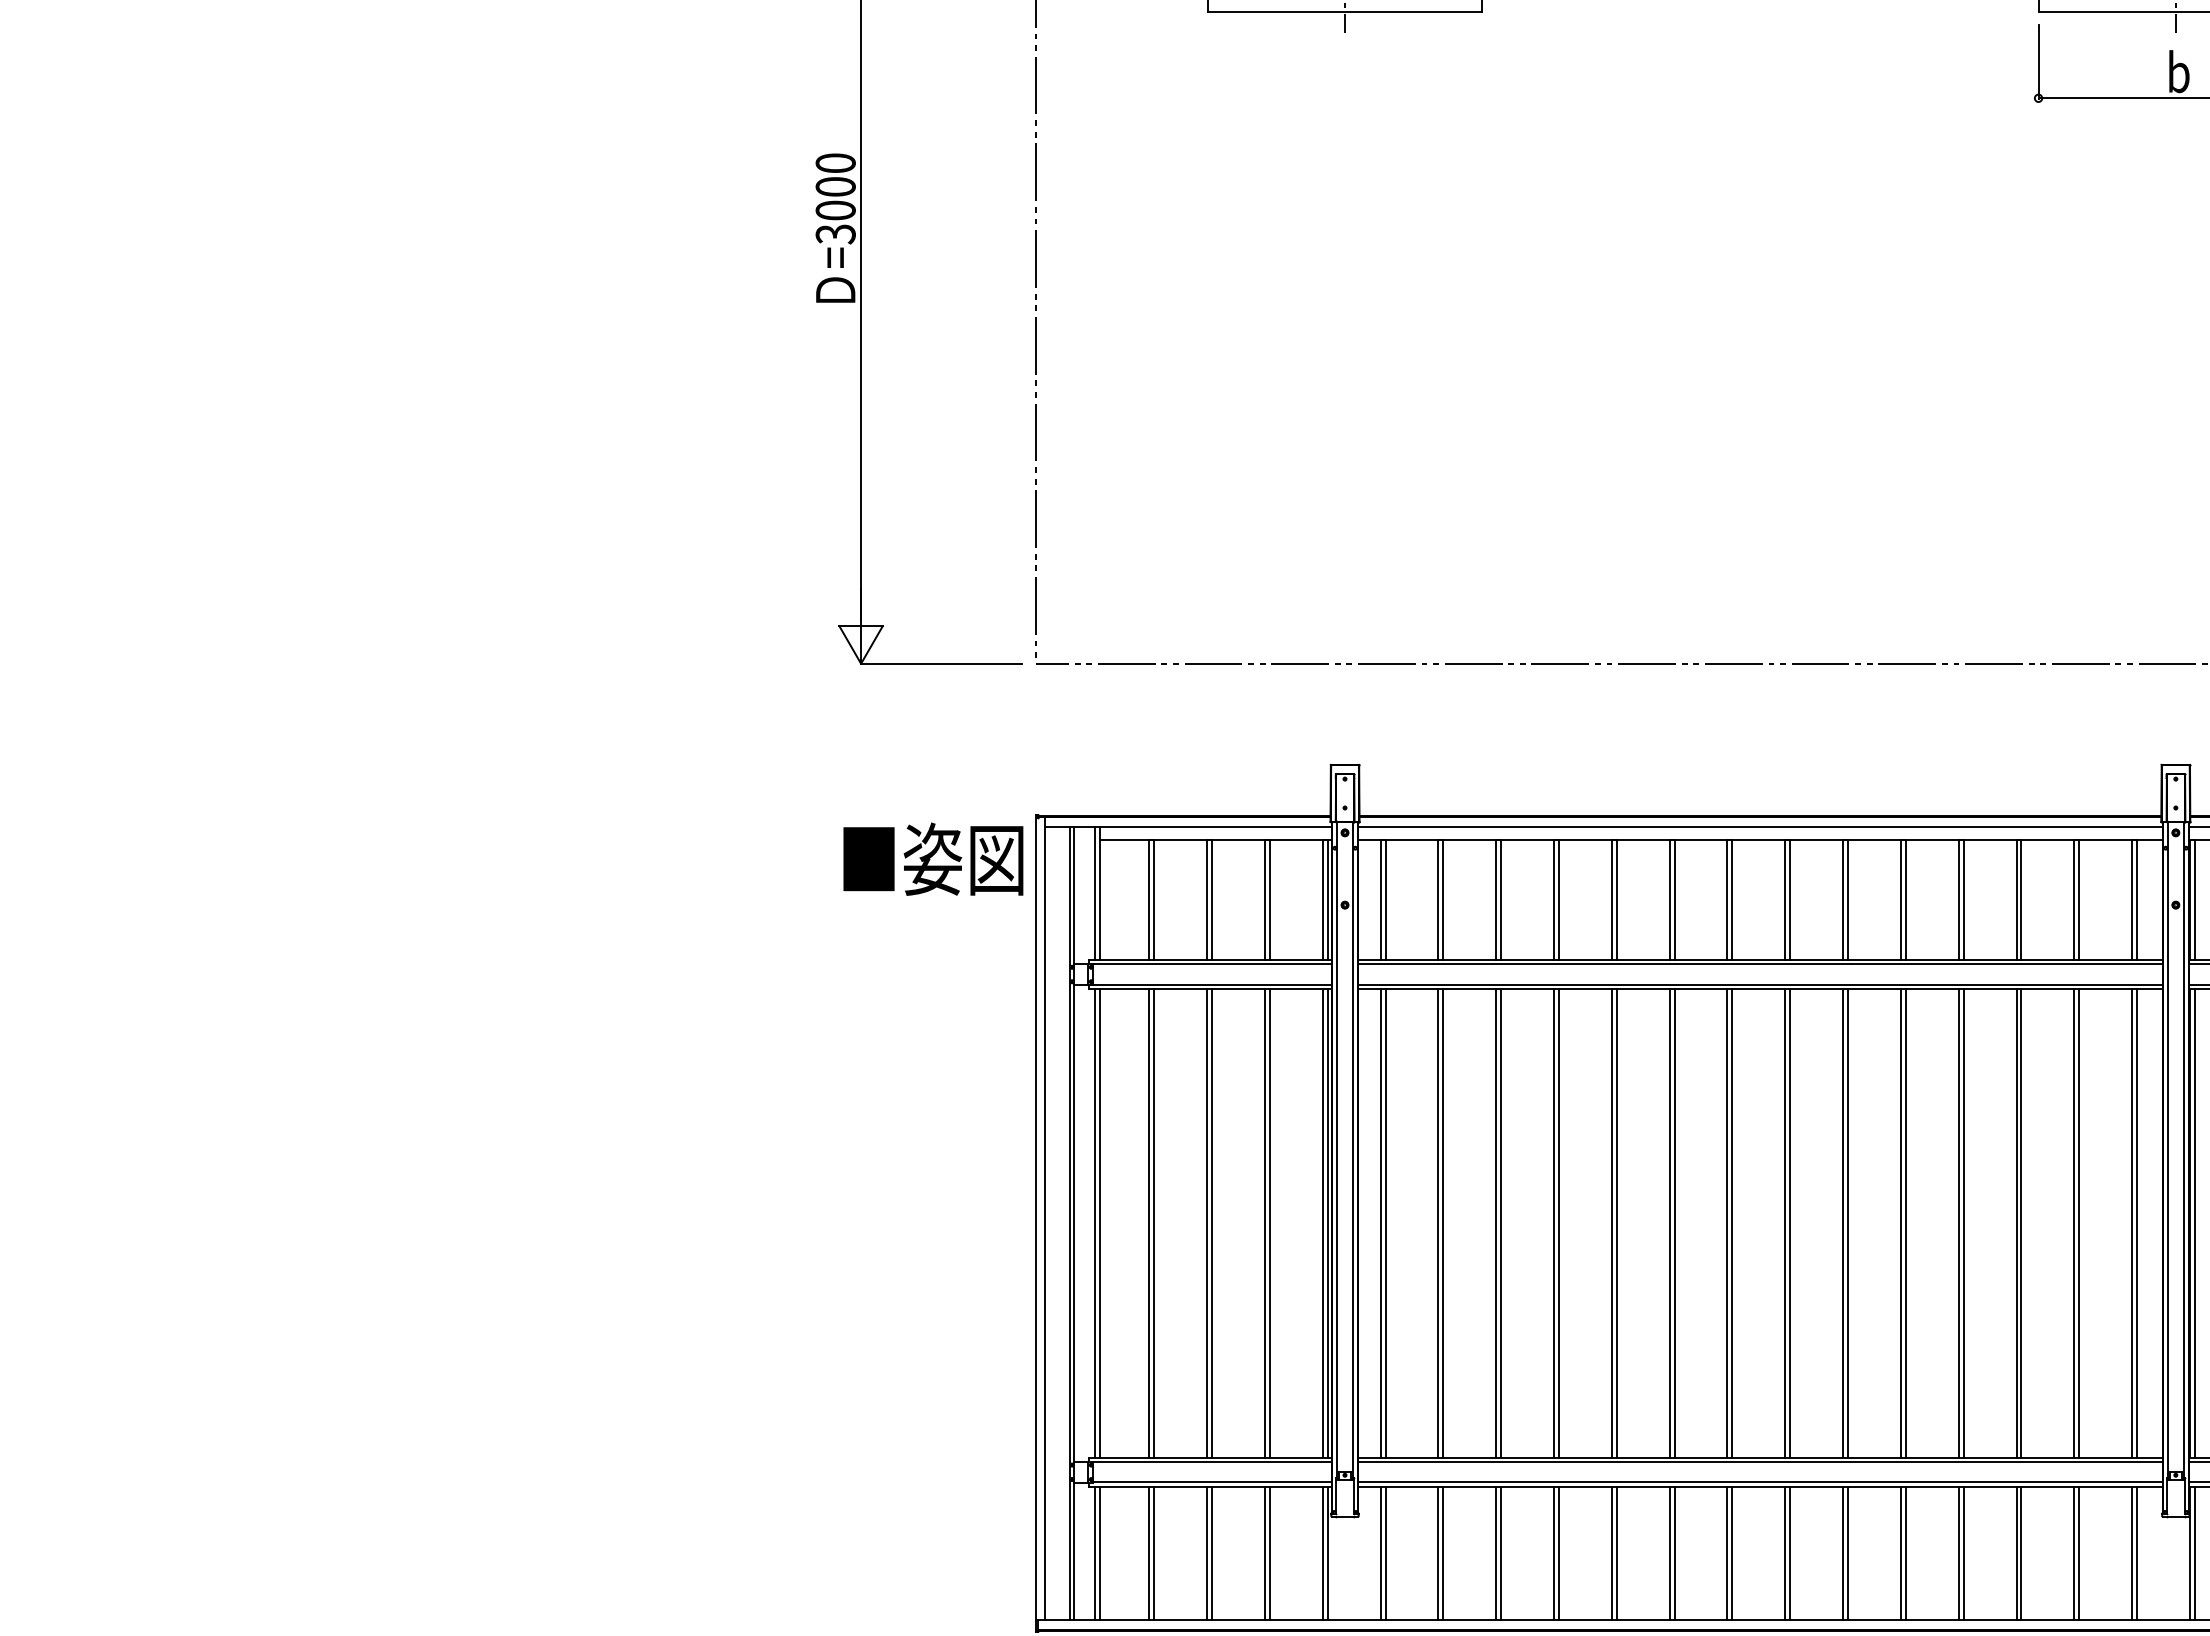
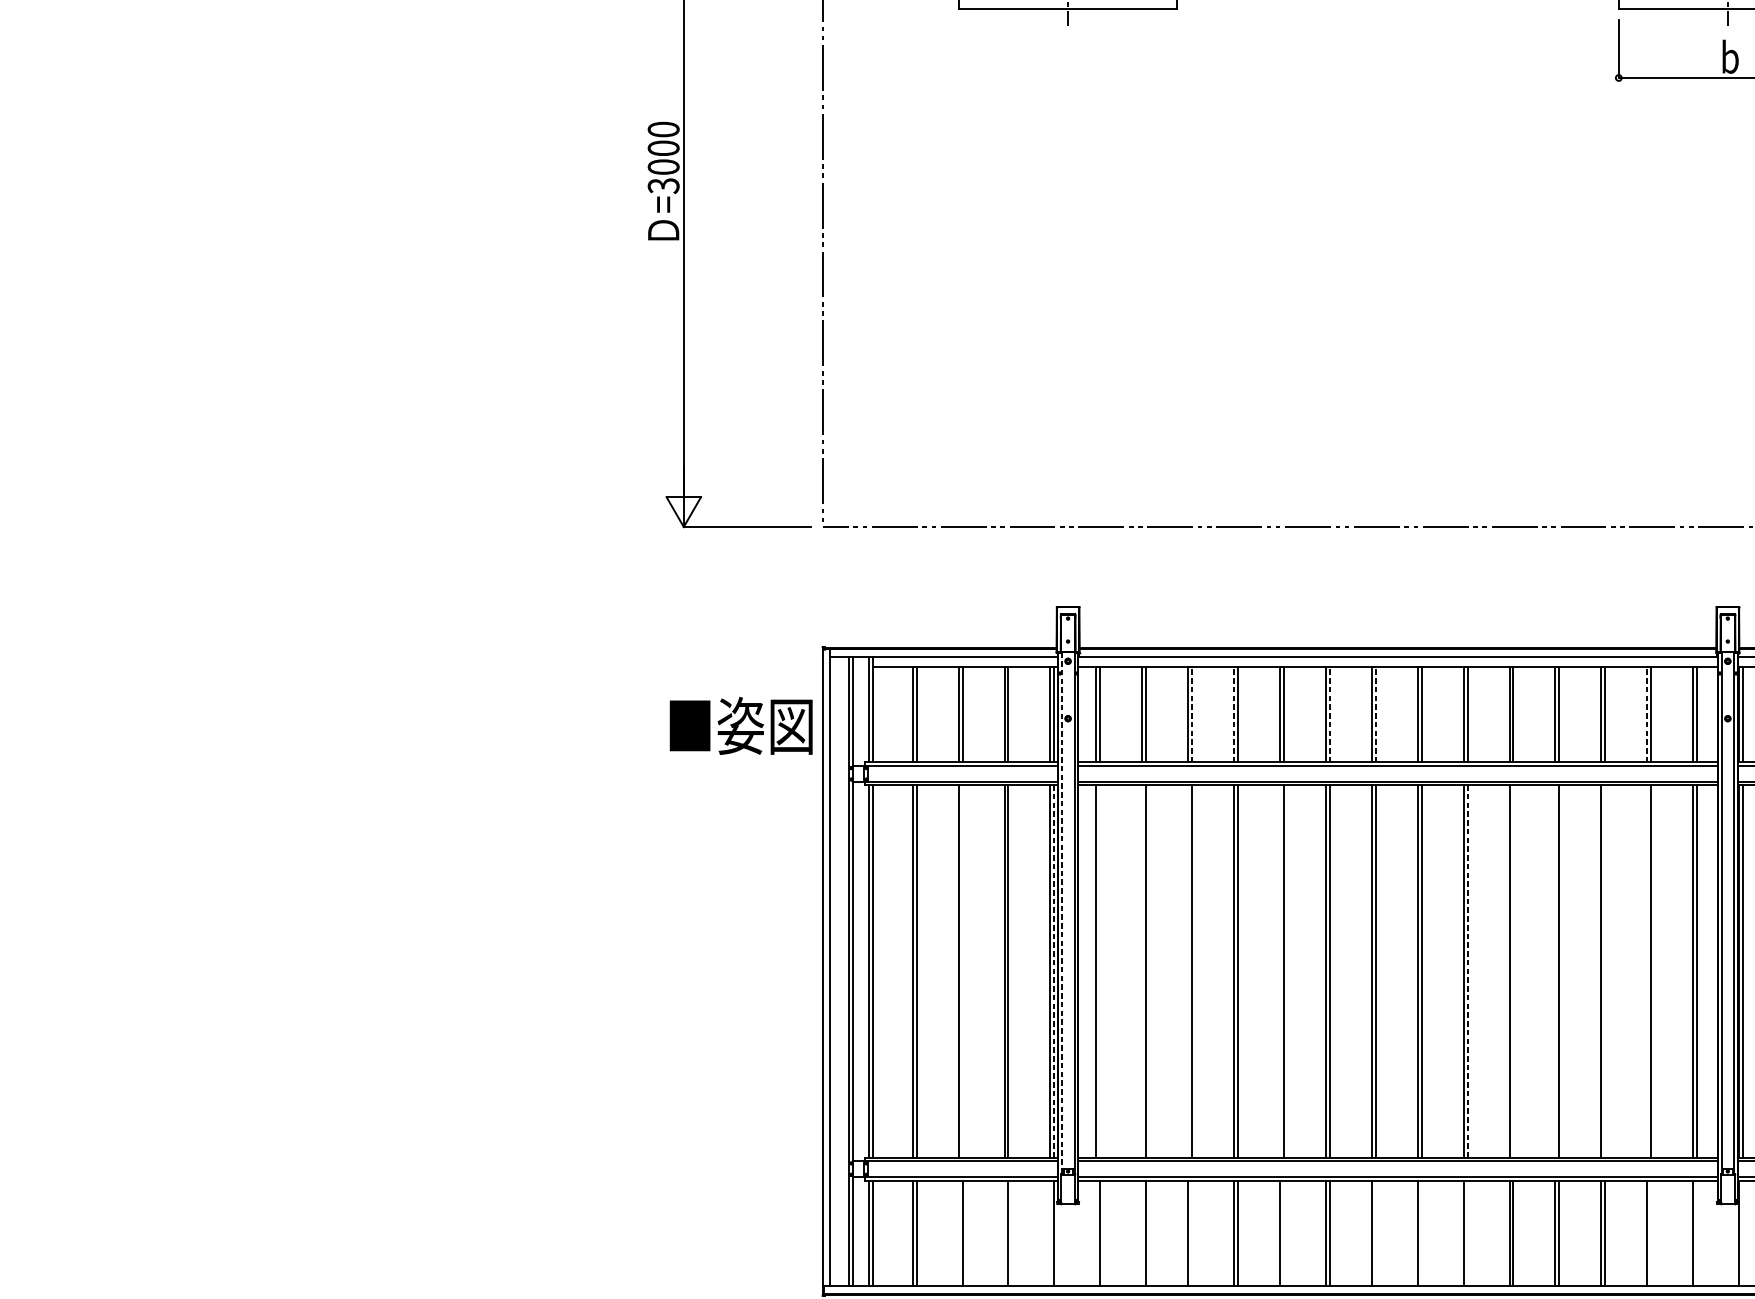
text: (933, 858) -> (741, 725), moved
line: (1501, 899) -> (1192, 714), solid -> dashed
line: (1554, 899) -> (1234, 714), solid -> dashed
line: (1674, 899) -> (1329, 714), solid -> dashed
line: (1732, 899) -> (1375, 714), solid -> dashed
line: (2074, 899) -> (1647, 714), solid -> dashed
line: (1337, 1150) -> (1062, 913), solid -> dashed
line: (1212, 1222) -> (962, 970), removed
line: (1327, 1222) -> (1054, 970), solid -> dashed
line: (1385, 1222) -> (1100, 970), removed
line: (1438, 1222) -> (1142, 970), removed
line: (1496, 1222) -> (1188, 970), removed
line: (1611, 1222) -> (1279, 970), removed
line: (1848, 1222) -> (1467, 970), solid -> dashed
line: (1905, 1222) -> (1513, 970), removed
line: (1958, 1222) -> (1555, 970), removed
line: (2021, 1222) -> (1605, 970), removed
line: (2074, 1222) -> (1647, 970), removed
line: (1207, 1552) -> (958, 1232), removed
line: (1264, 1552) -> (1004, 1232), removed
line: (1322, 1552) -> (1050, 1232), removed
line: (1380, 1552) -> (1096, 1232), removed
line: (1438, 1552) -> (1142, 1232), removed
line: (1501, 1552) -> (1192, 1232), removed
line: (1616, 1552) -> (1283, 1232), removed
line: (1732, 1552) -> (1375, 1232), removed
line: (1790, 1552) -> (1421, 1232), removed
line: (1848, 1552) -> (1467, 1232), removed
line: (2079, 1552) -> (1651, 1232), removed
line: (2137, 1552) -> (1697, 1232), removed
line: (2194, 1552) -> (1742, 1232), removed

